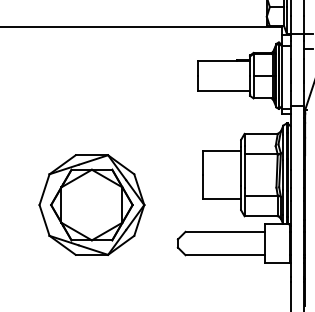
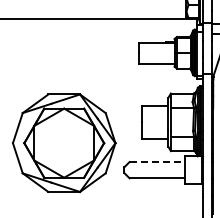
part: (90, 205) -> (63, 143), size x1.4
line: (225, 232) -> (157, 162), solid -> dashed

